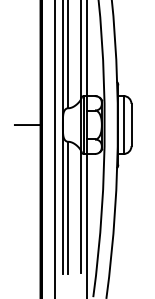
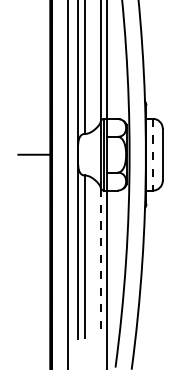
line: (123, 124) -> (152, 154), solid -> dashed
line: (81, 212) -> (100, 262), solid -> dashed

